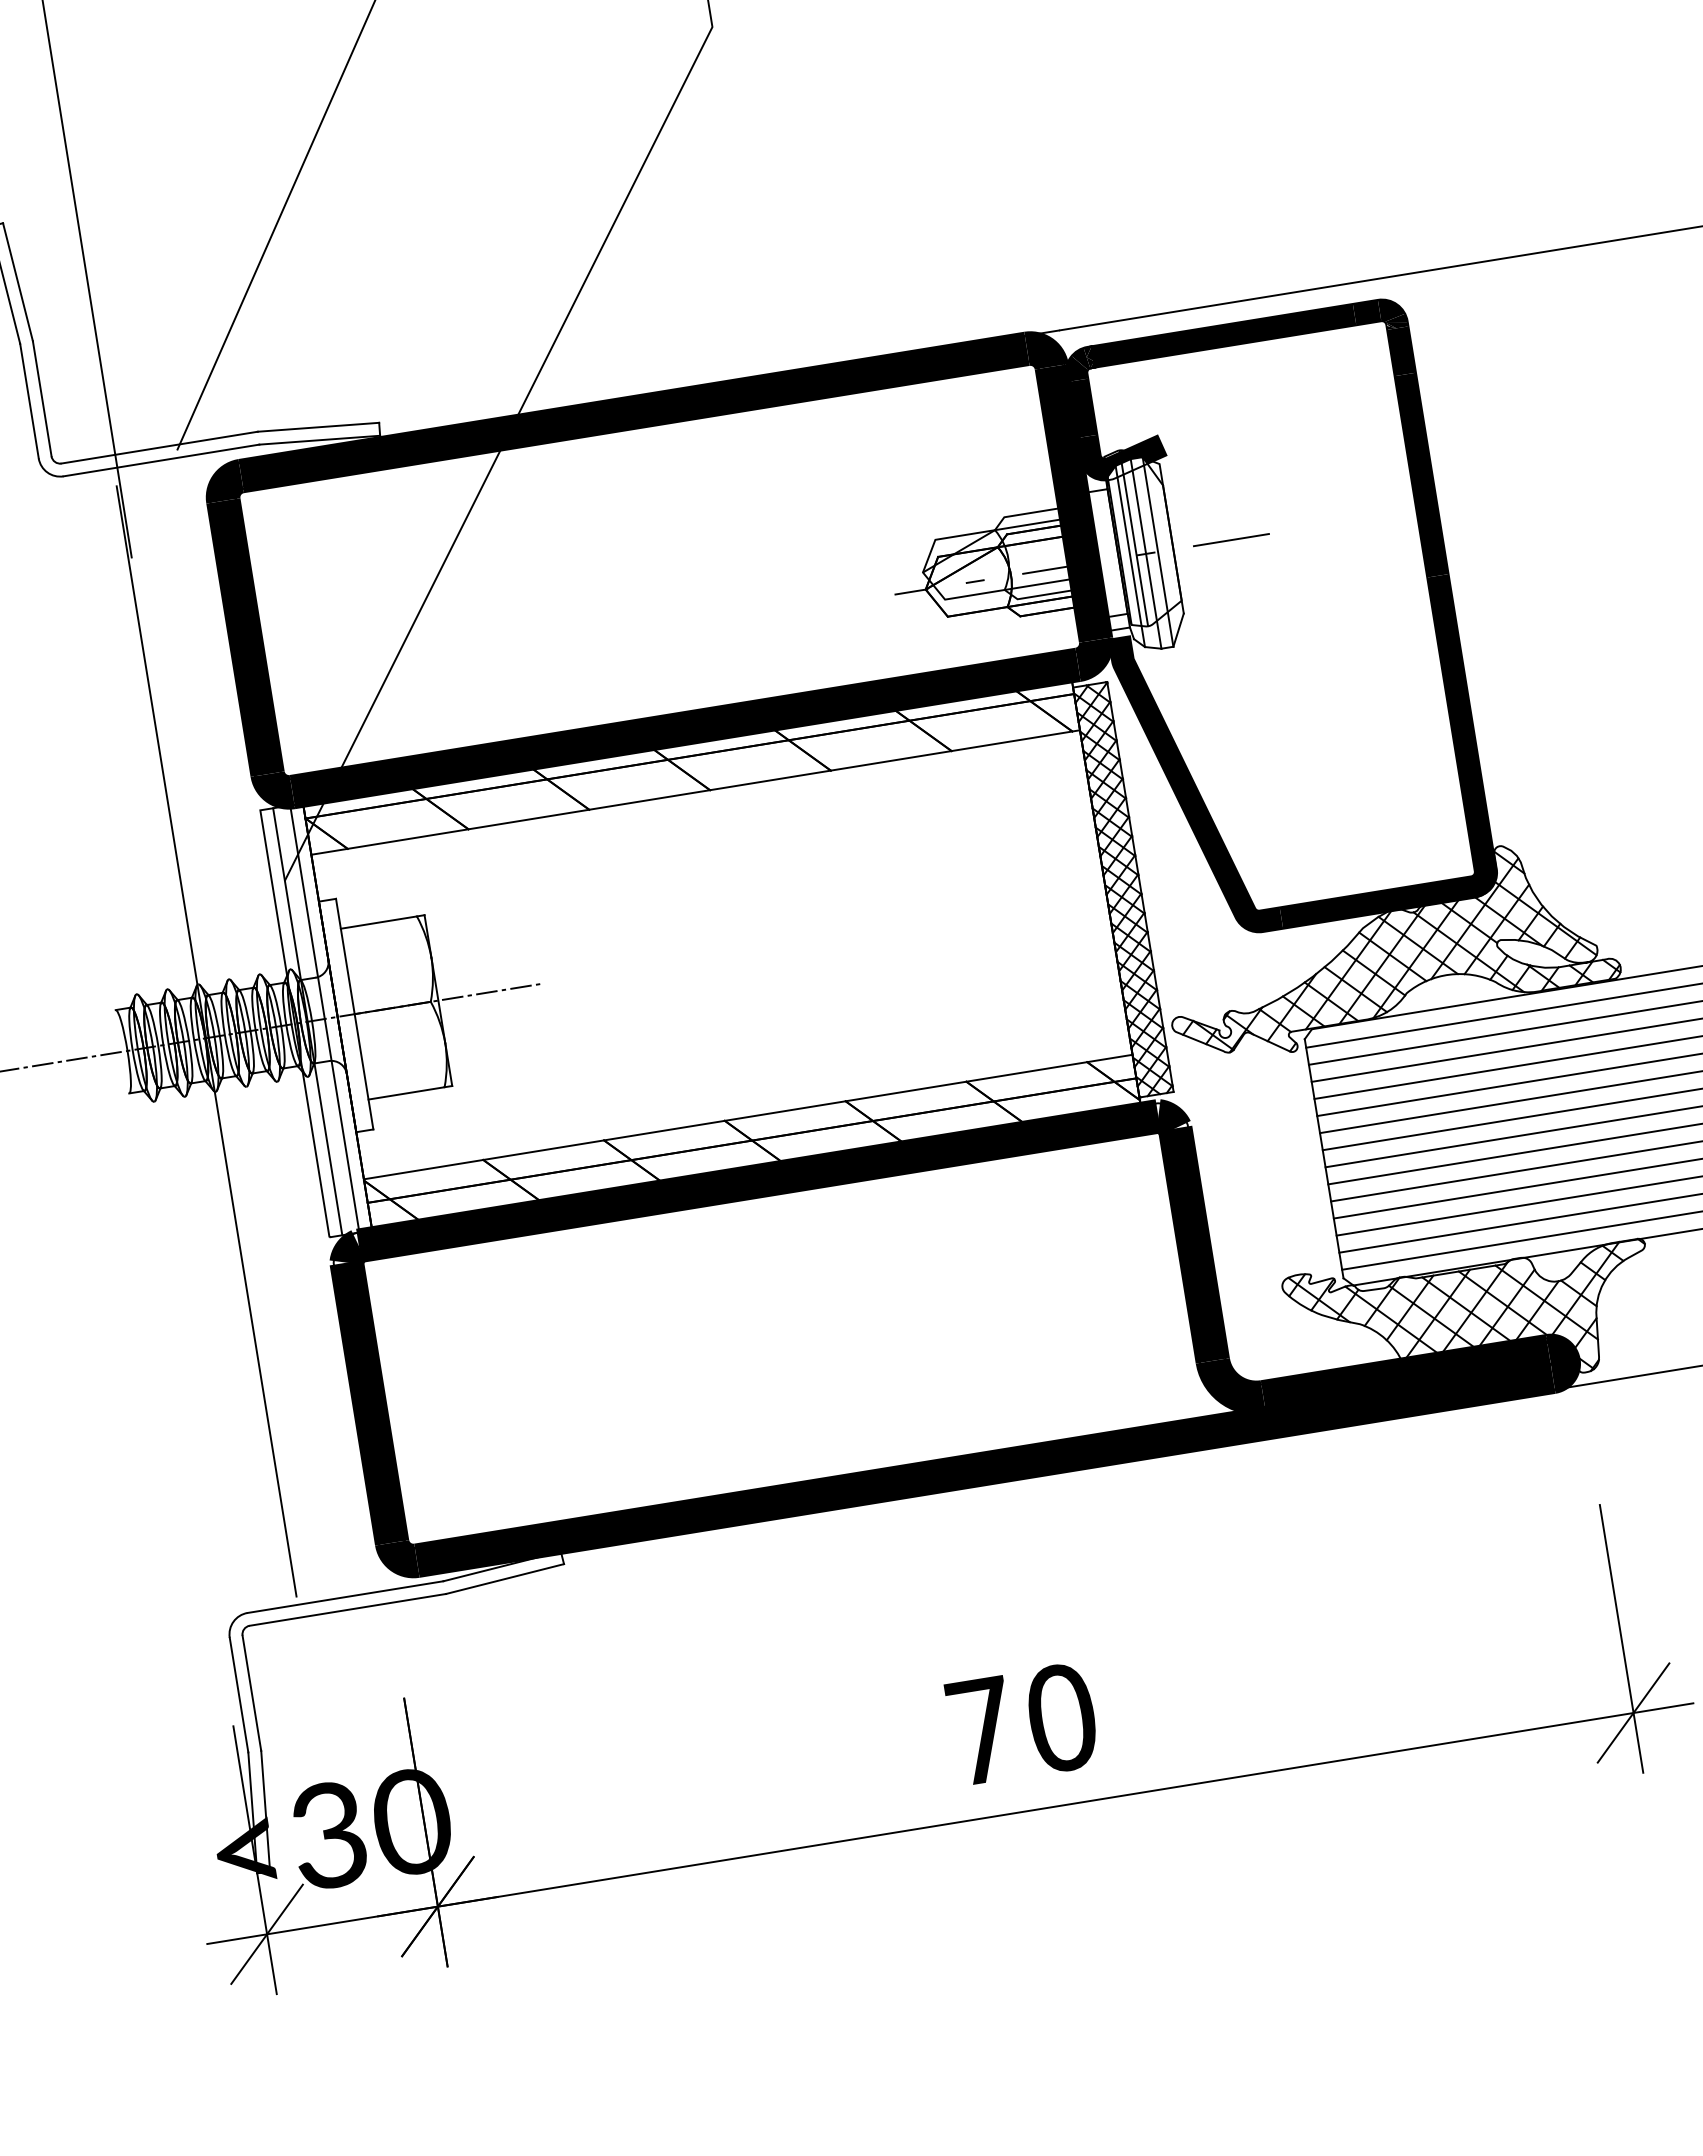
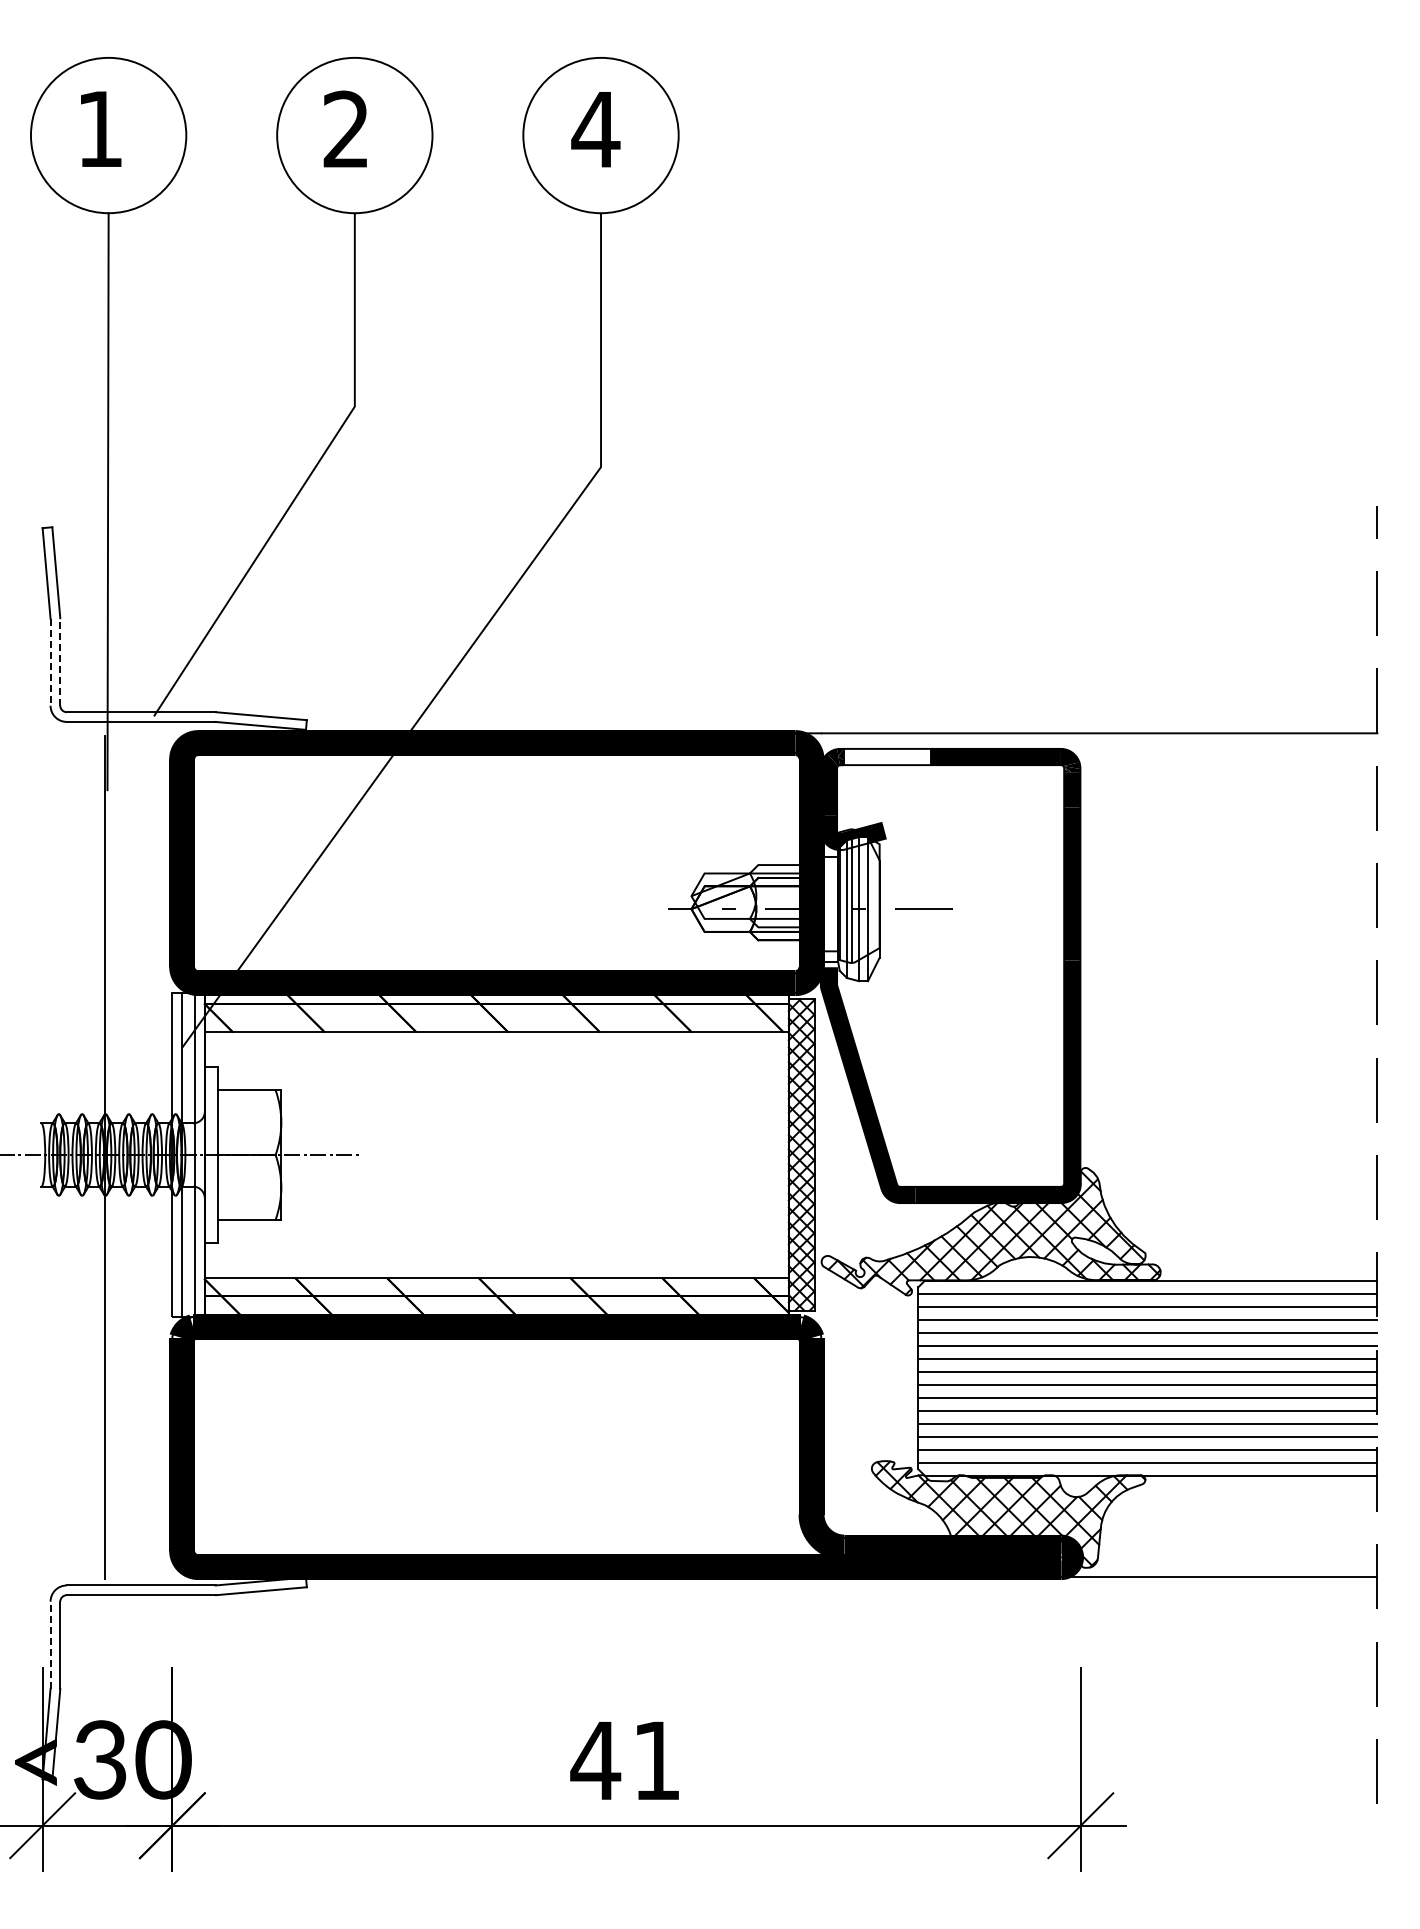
fill: (1149, 347) -> (886, 756), removed
line: (42, 398) -> (60, 661), solid -> dashed
line: (29, 401) -> (50, 662), solid -> dashed
line: (239, 1695) -> (50, 1645), solid -> dashed
text: (1020, 1724) -> (625, 1760), 70 -> 41

